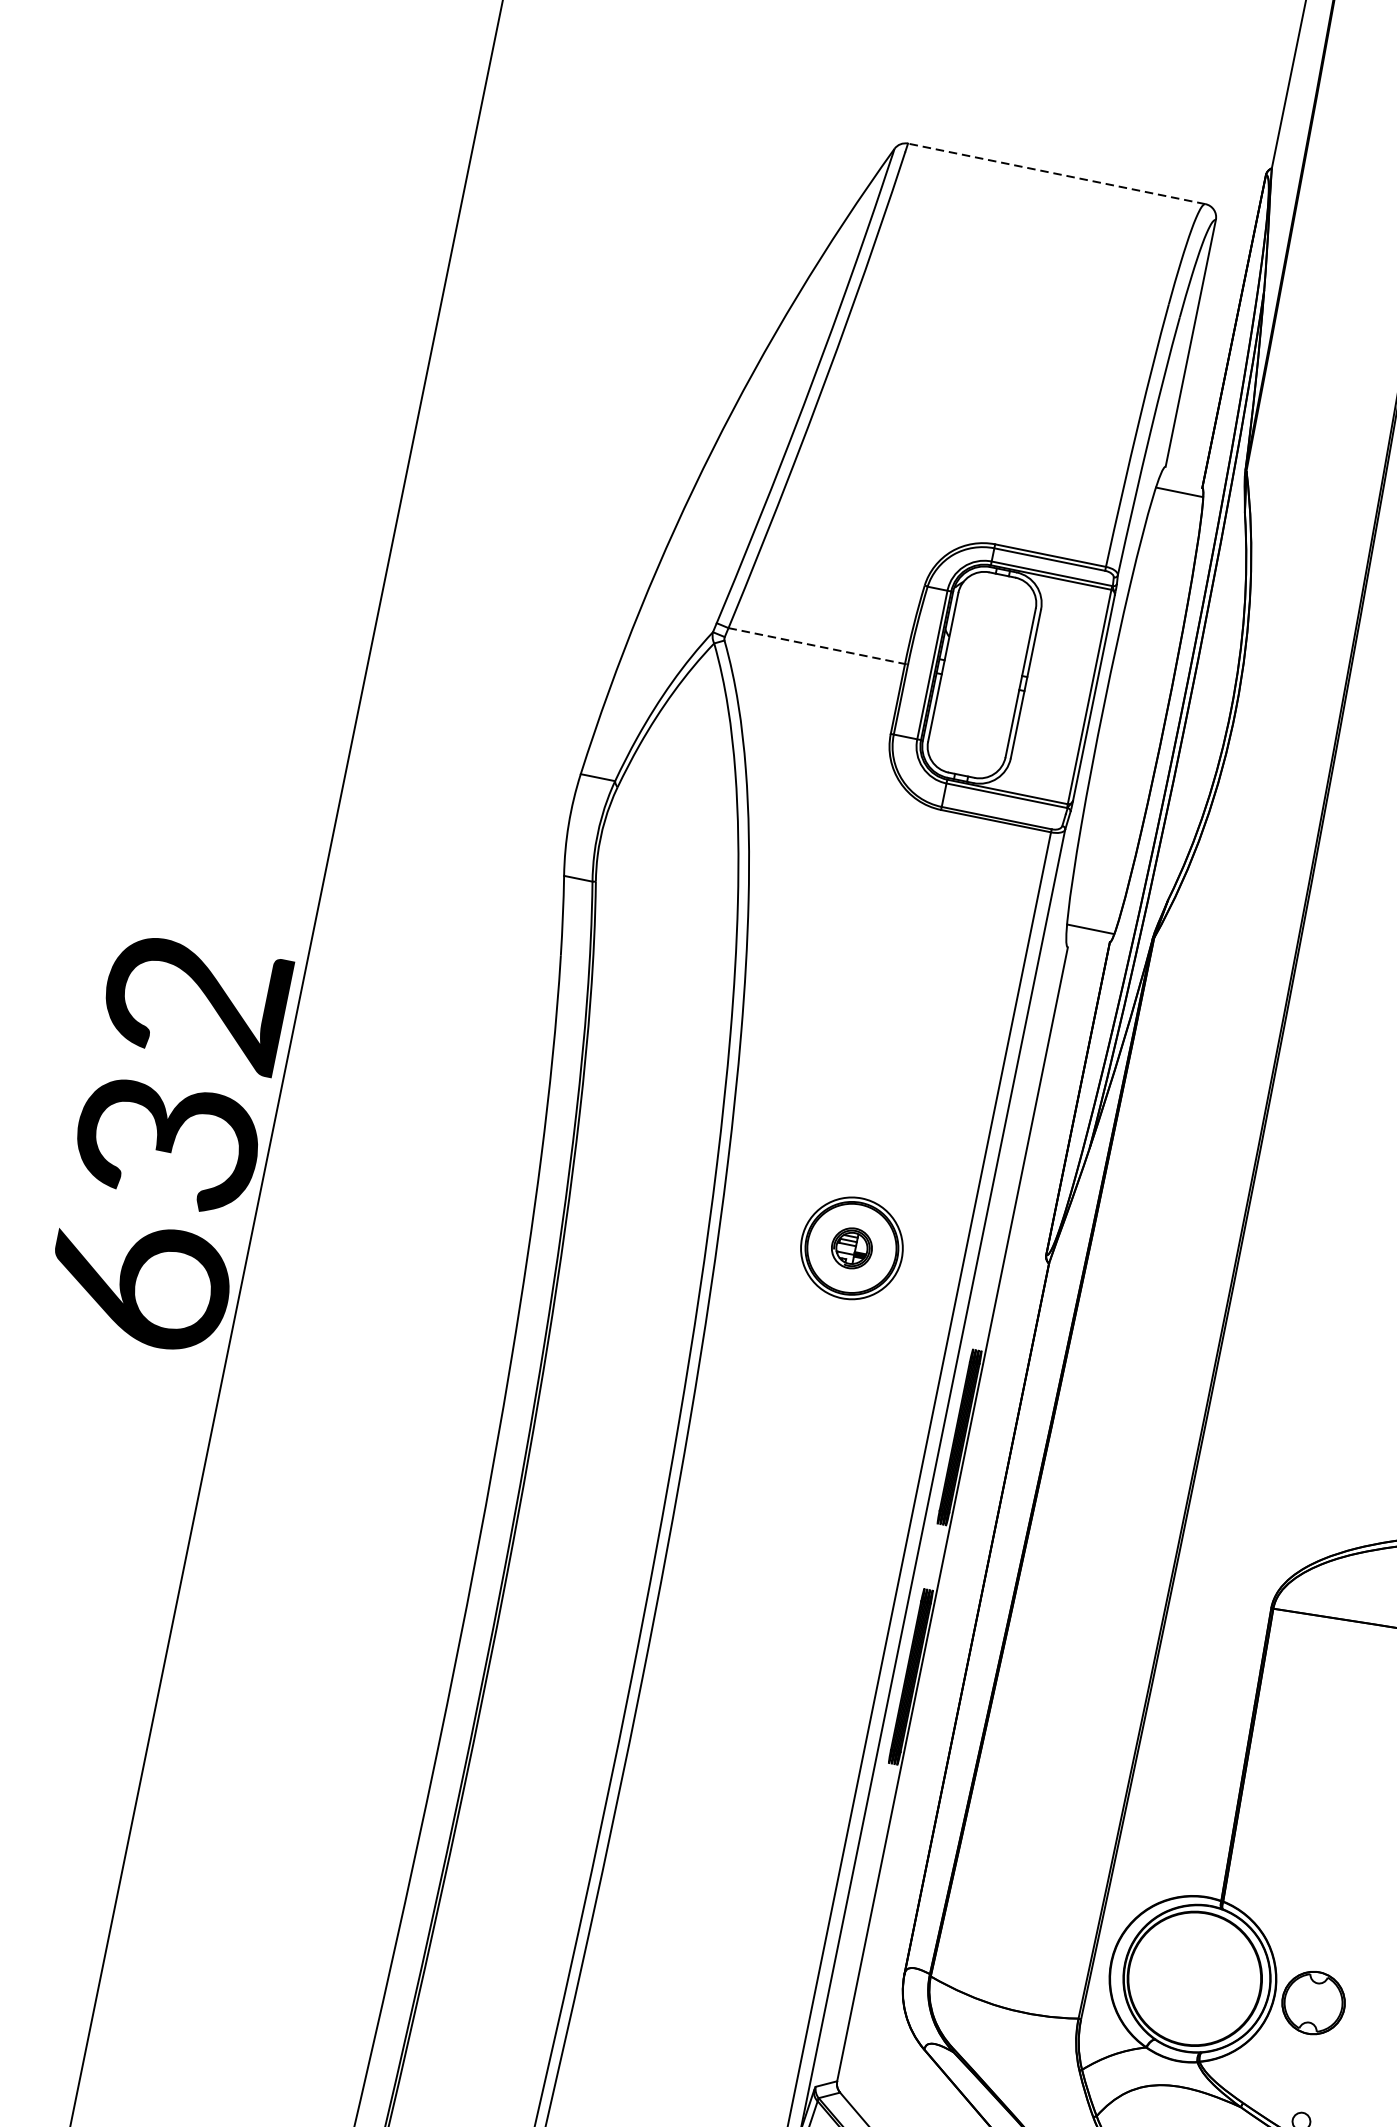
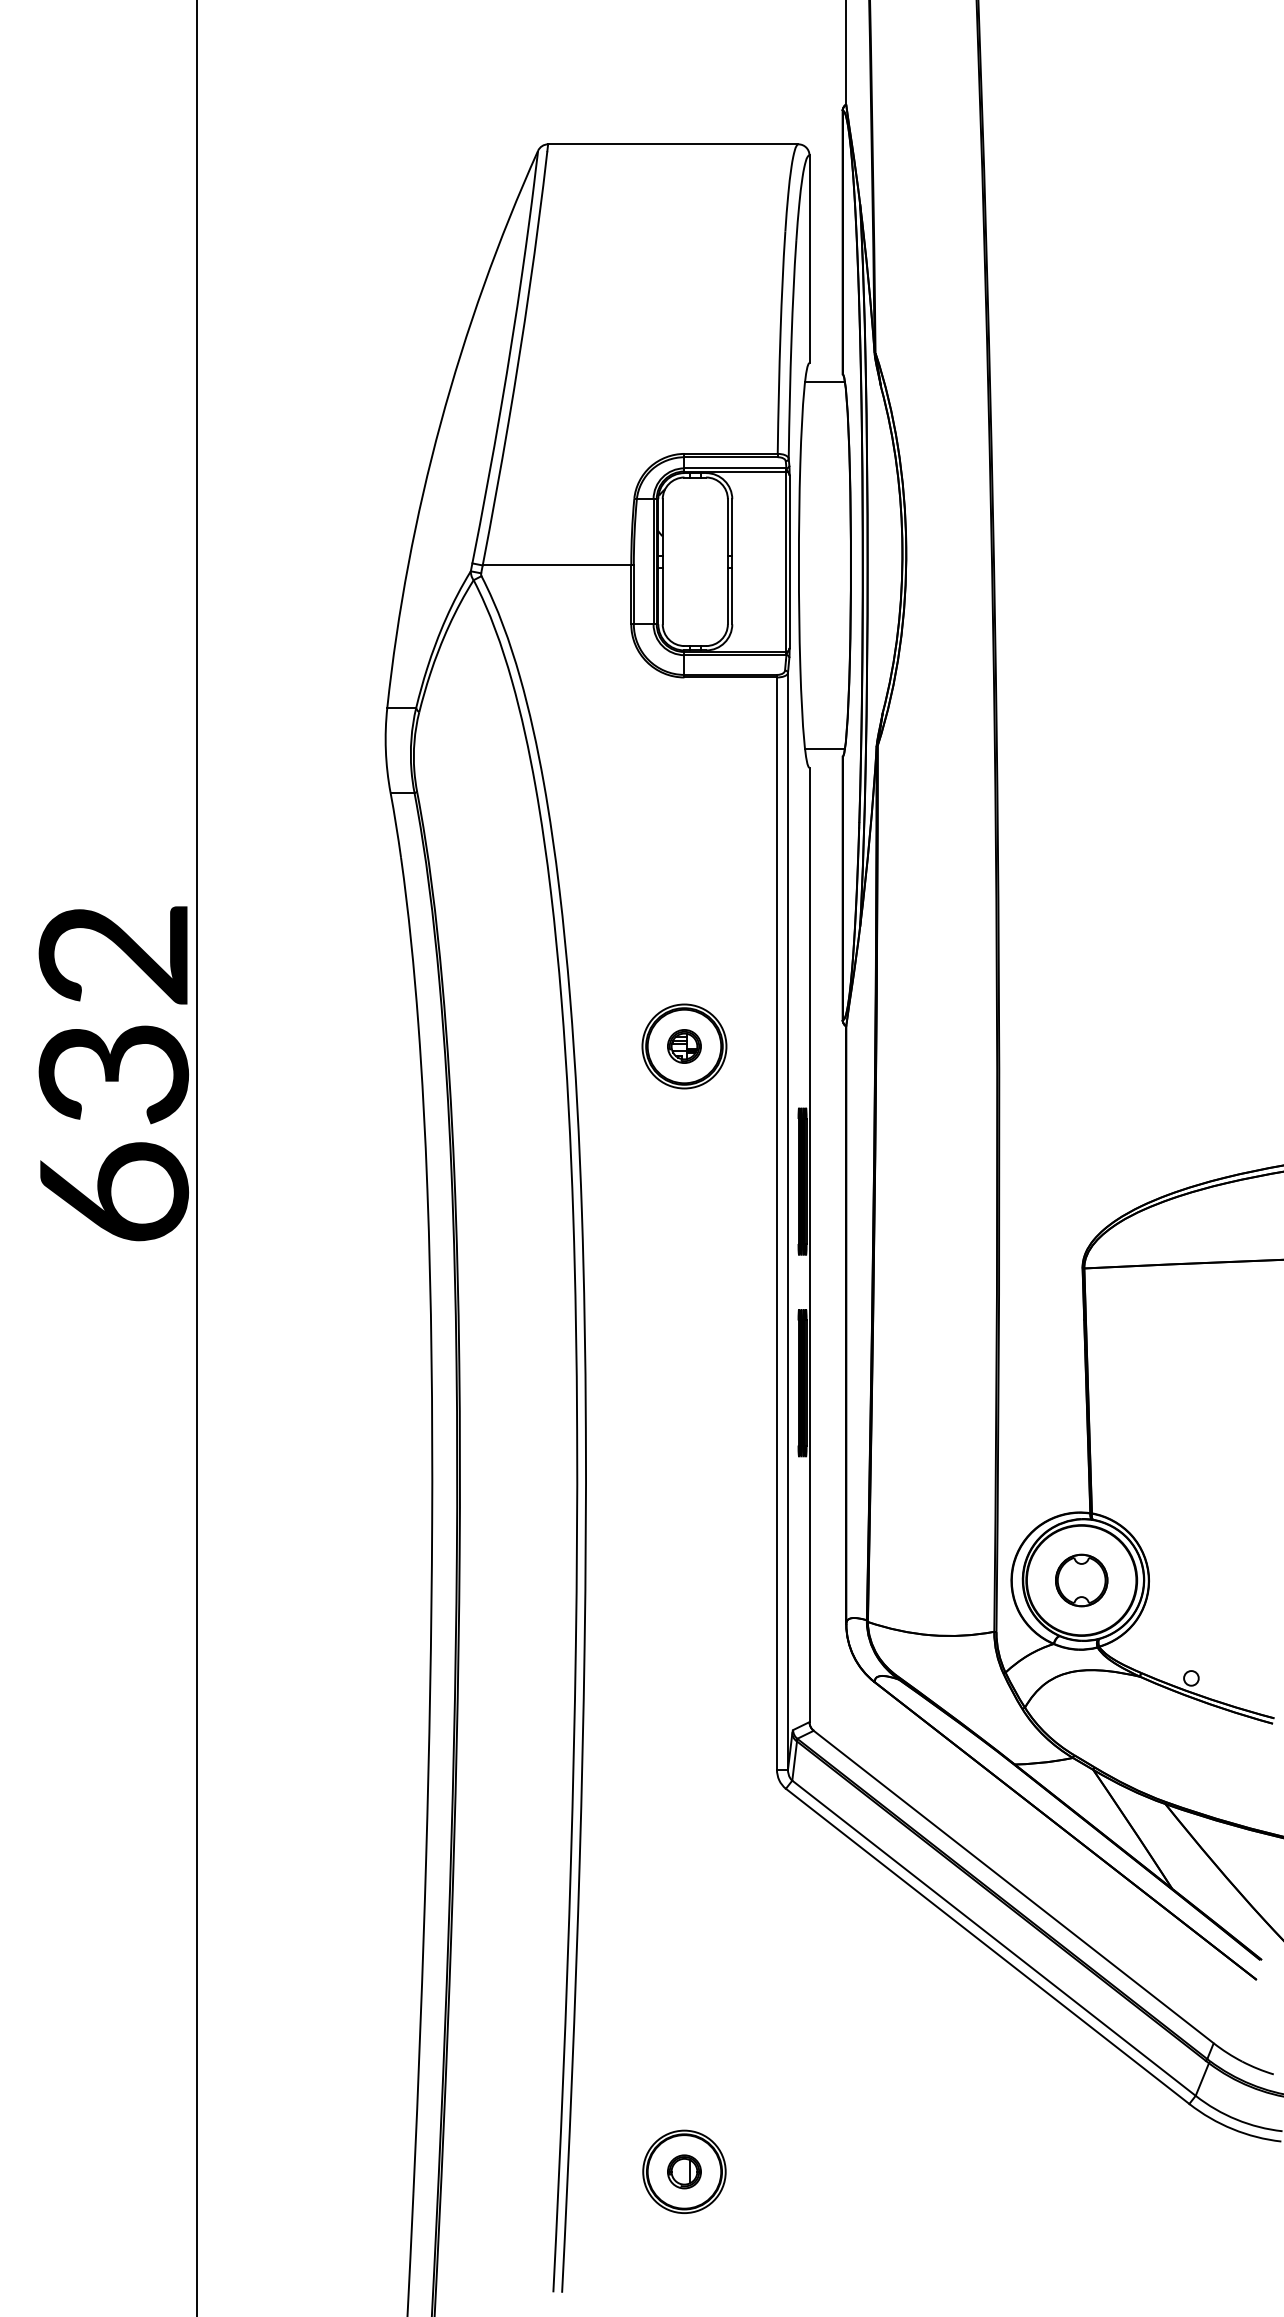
line: (1055, 173) -> (672, 144), dashed -> solid
line: (818, 646) -> (558, 565), dashed -> solid
part: (1313, 2002) -> (1081, 1580), moved

